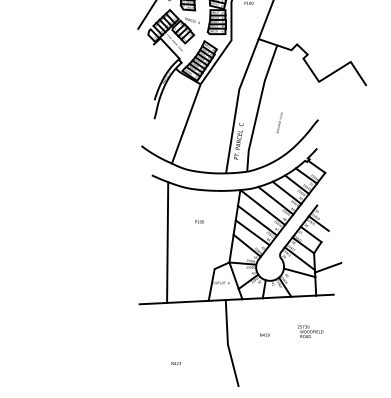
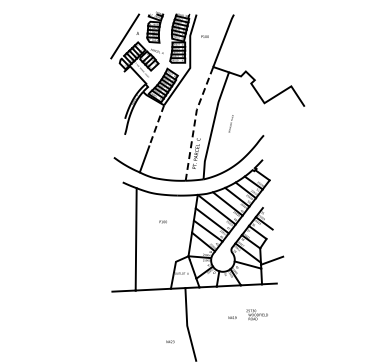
line: (237, 103) -> (195, 121), solid -> dashed
line: (191, 108) -> (156, 125), solid -> dashed
text: (279, 122) -> (230, 123), moved
text: (264, 334) -> (232, 317), moved
text: (176, 363) -> (170, 341), moved

